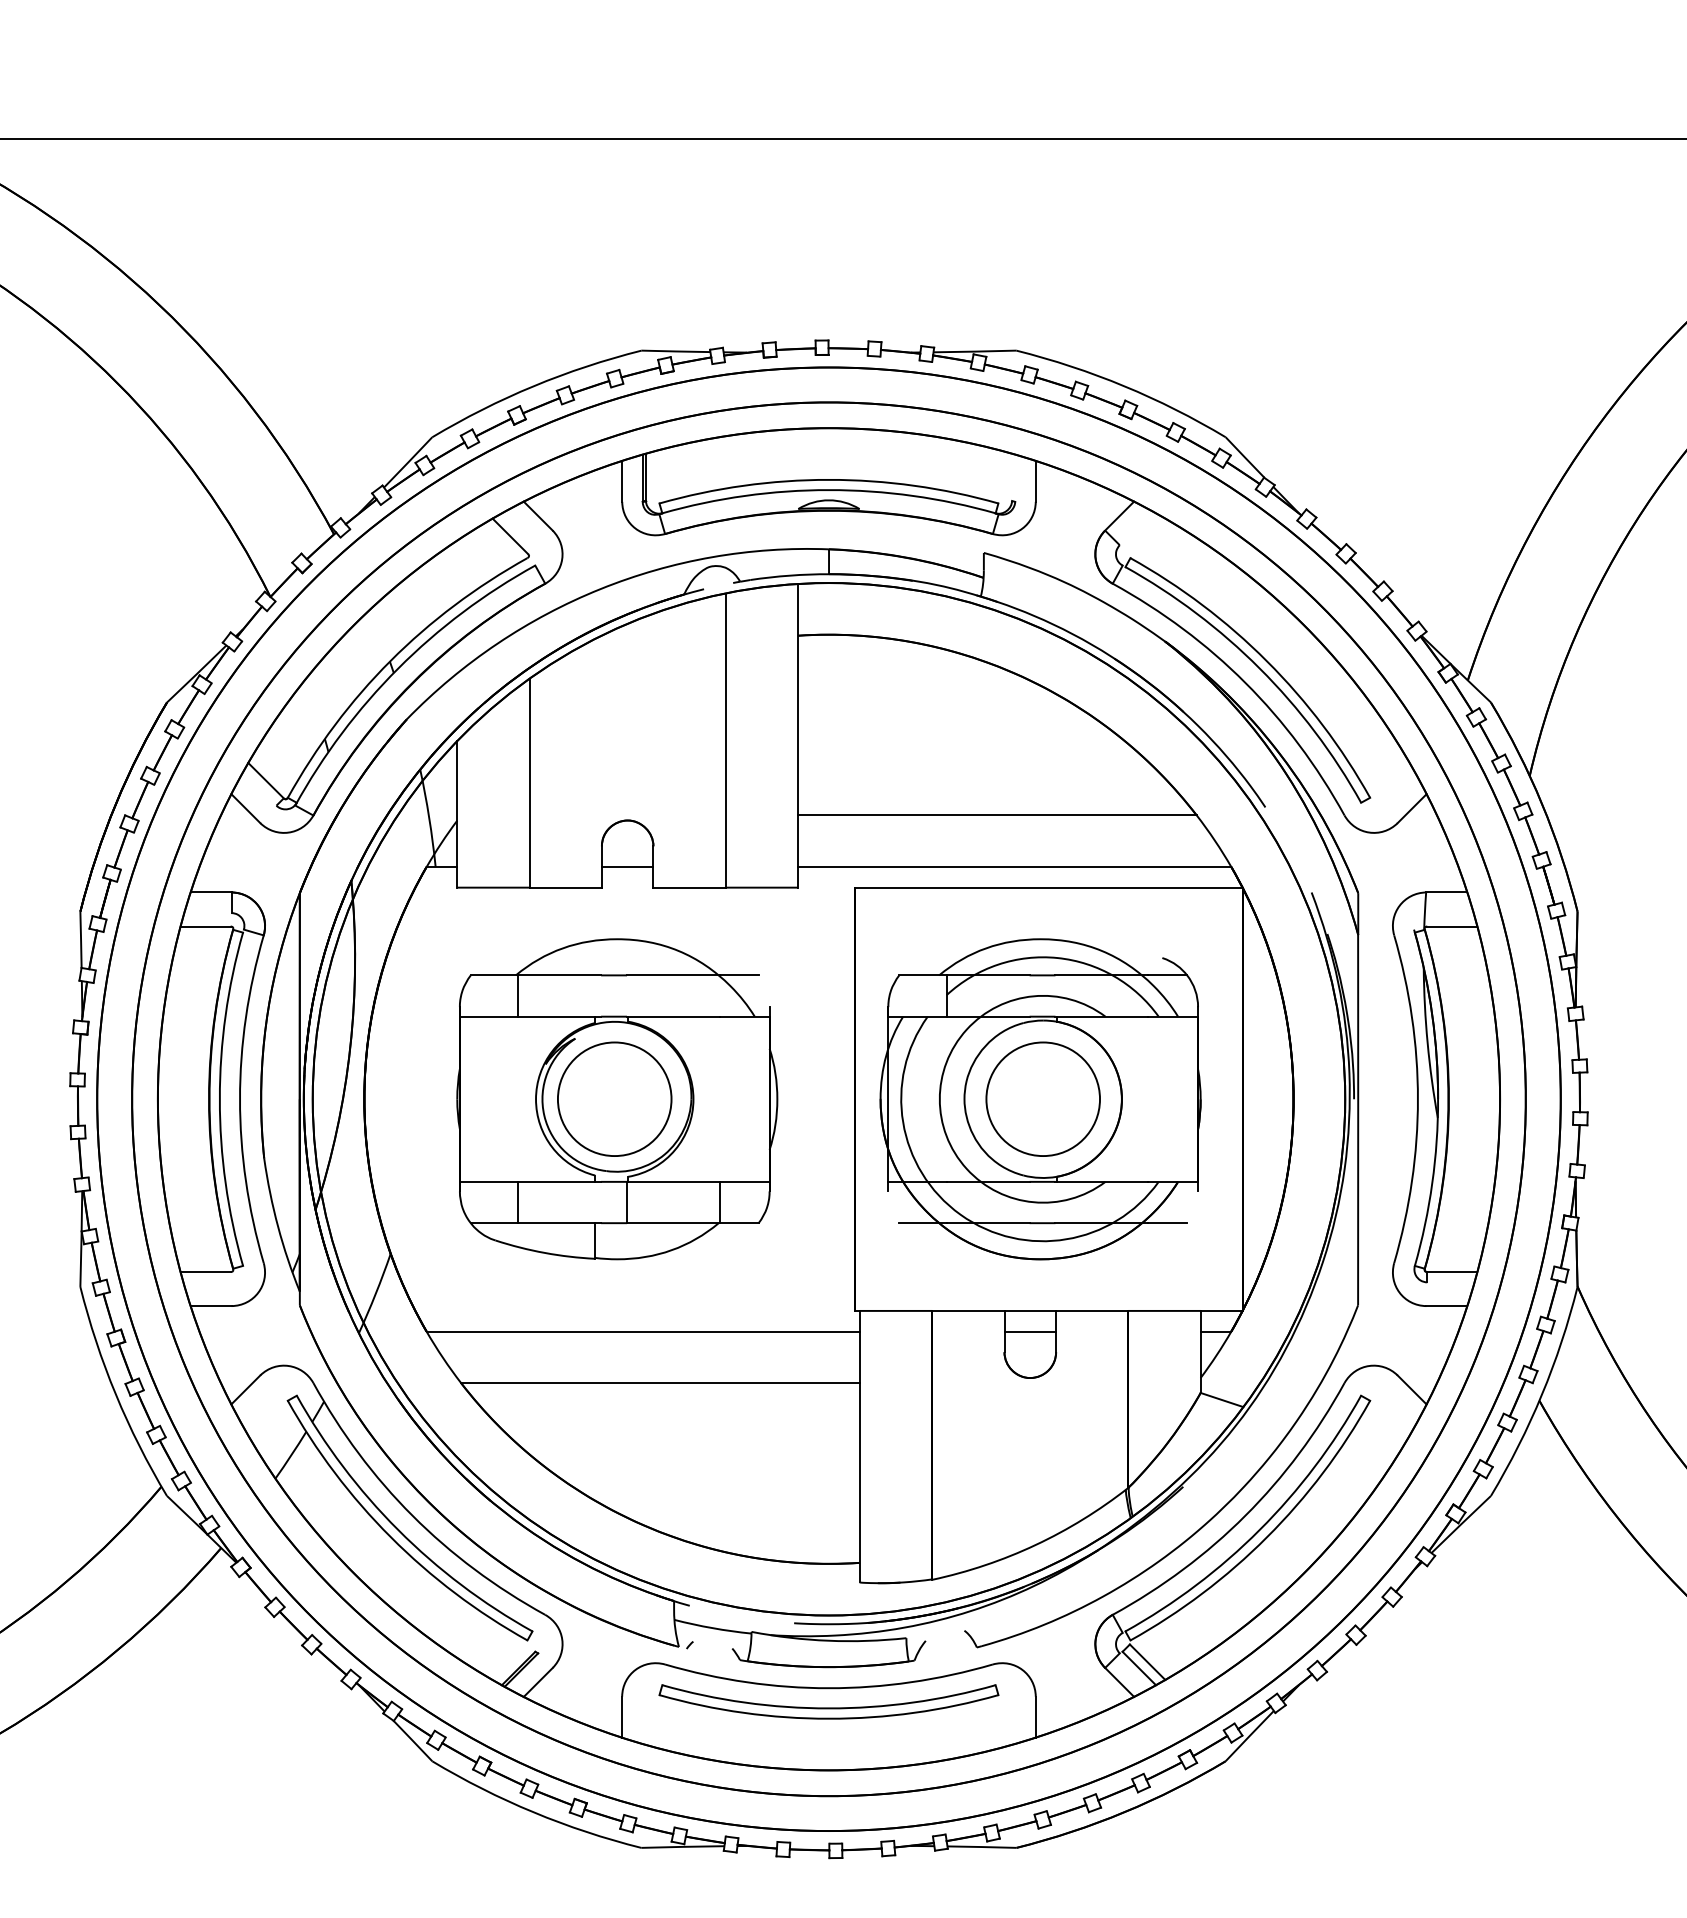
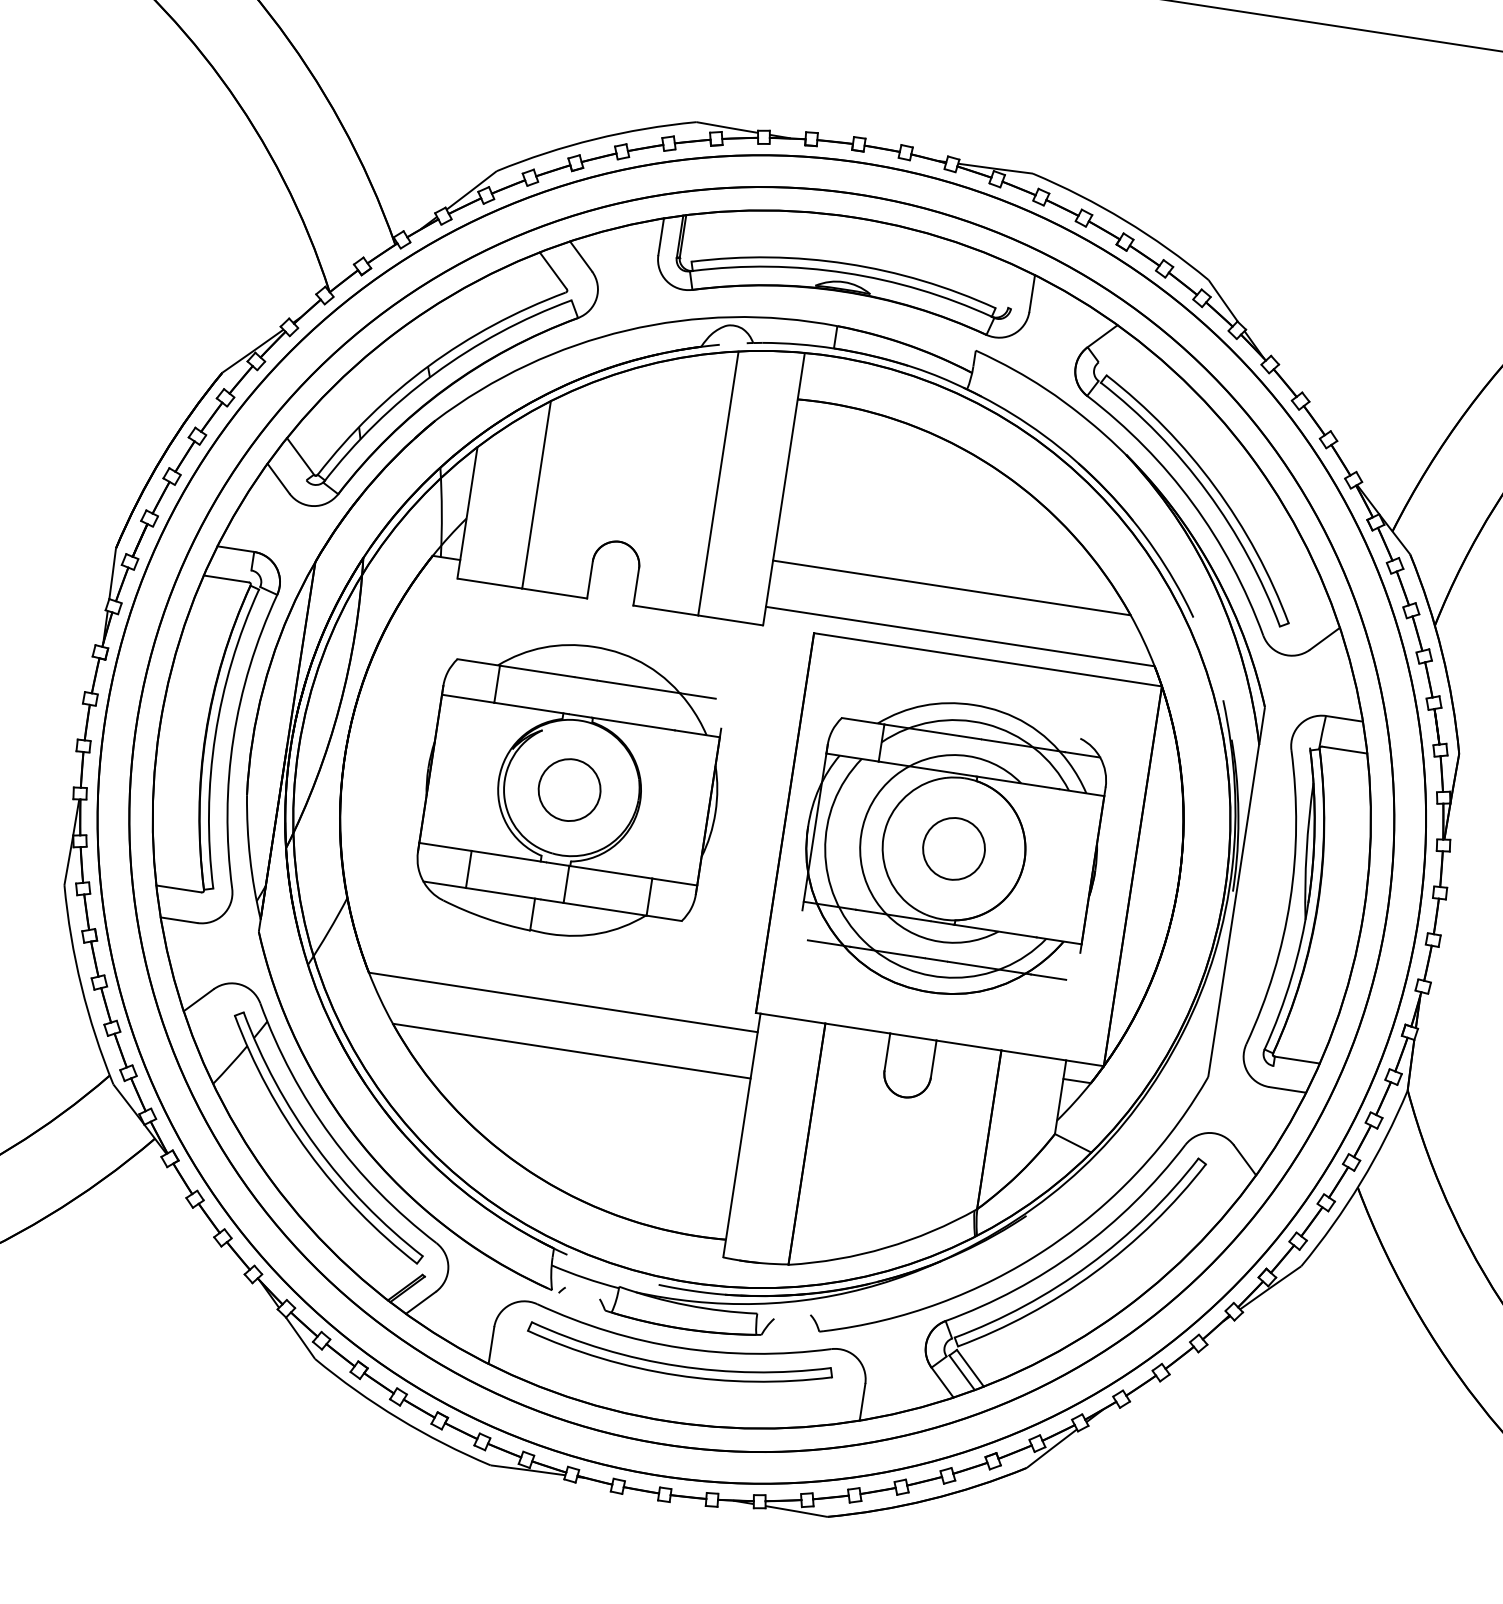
line: (627, 866) -> (613, 583), removed
circle: (614, 1099) -> (569, 790), size x0.6
circle: (1043, 1099) -> (954, 849), size x0.6
line: (1030, 1331) -> (910, 1055), removed

